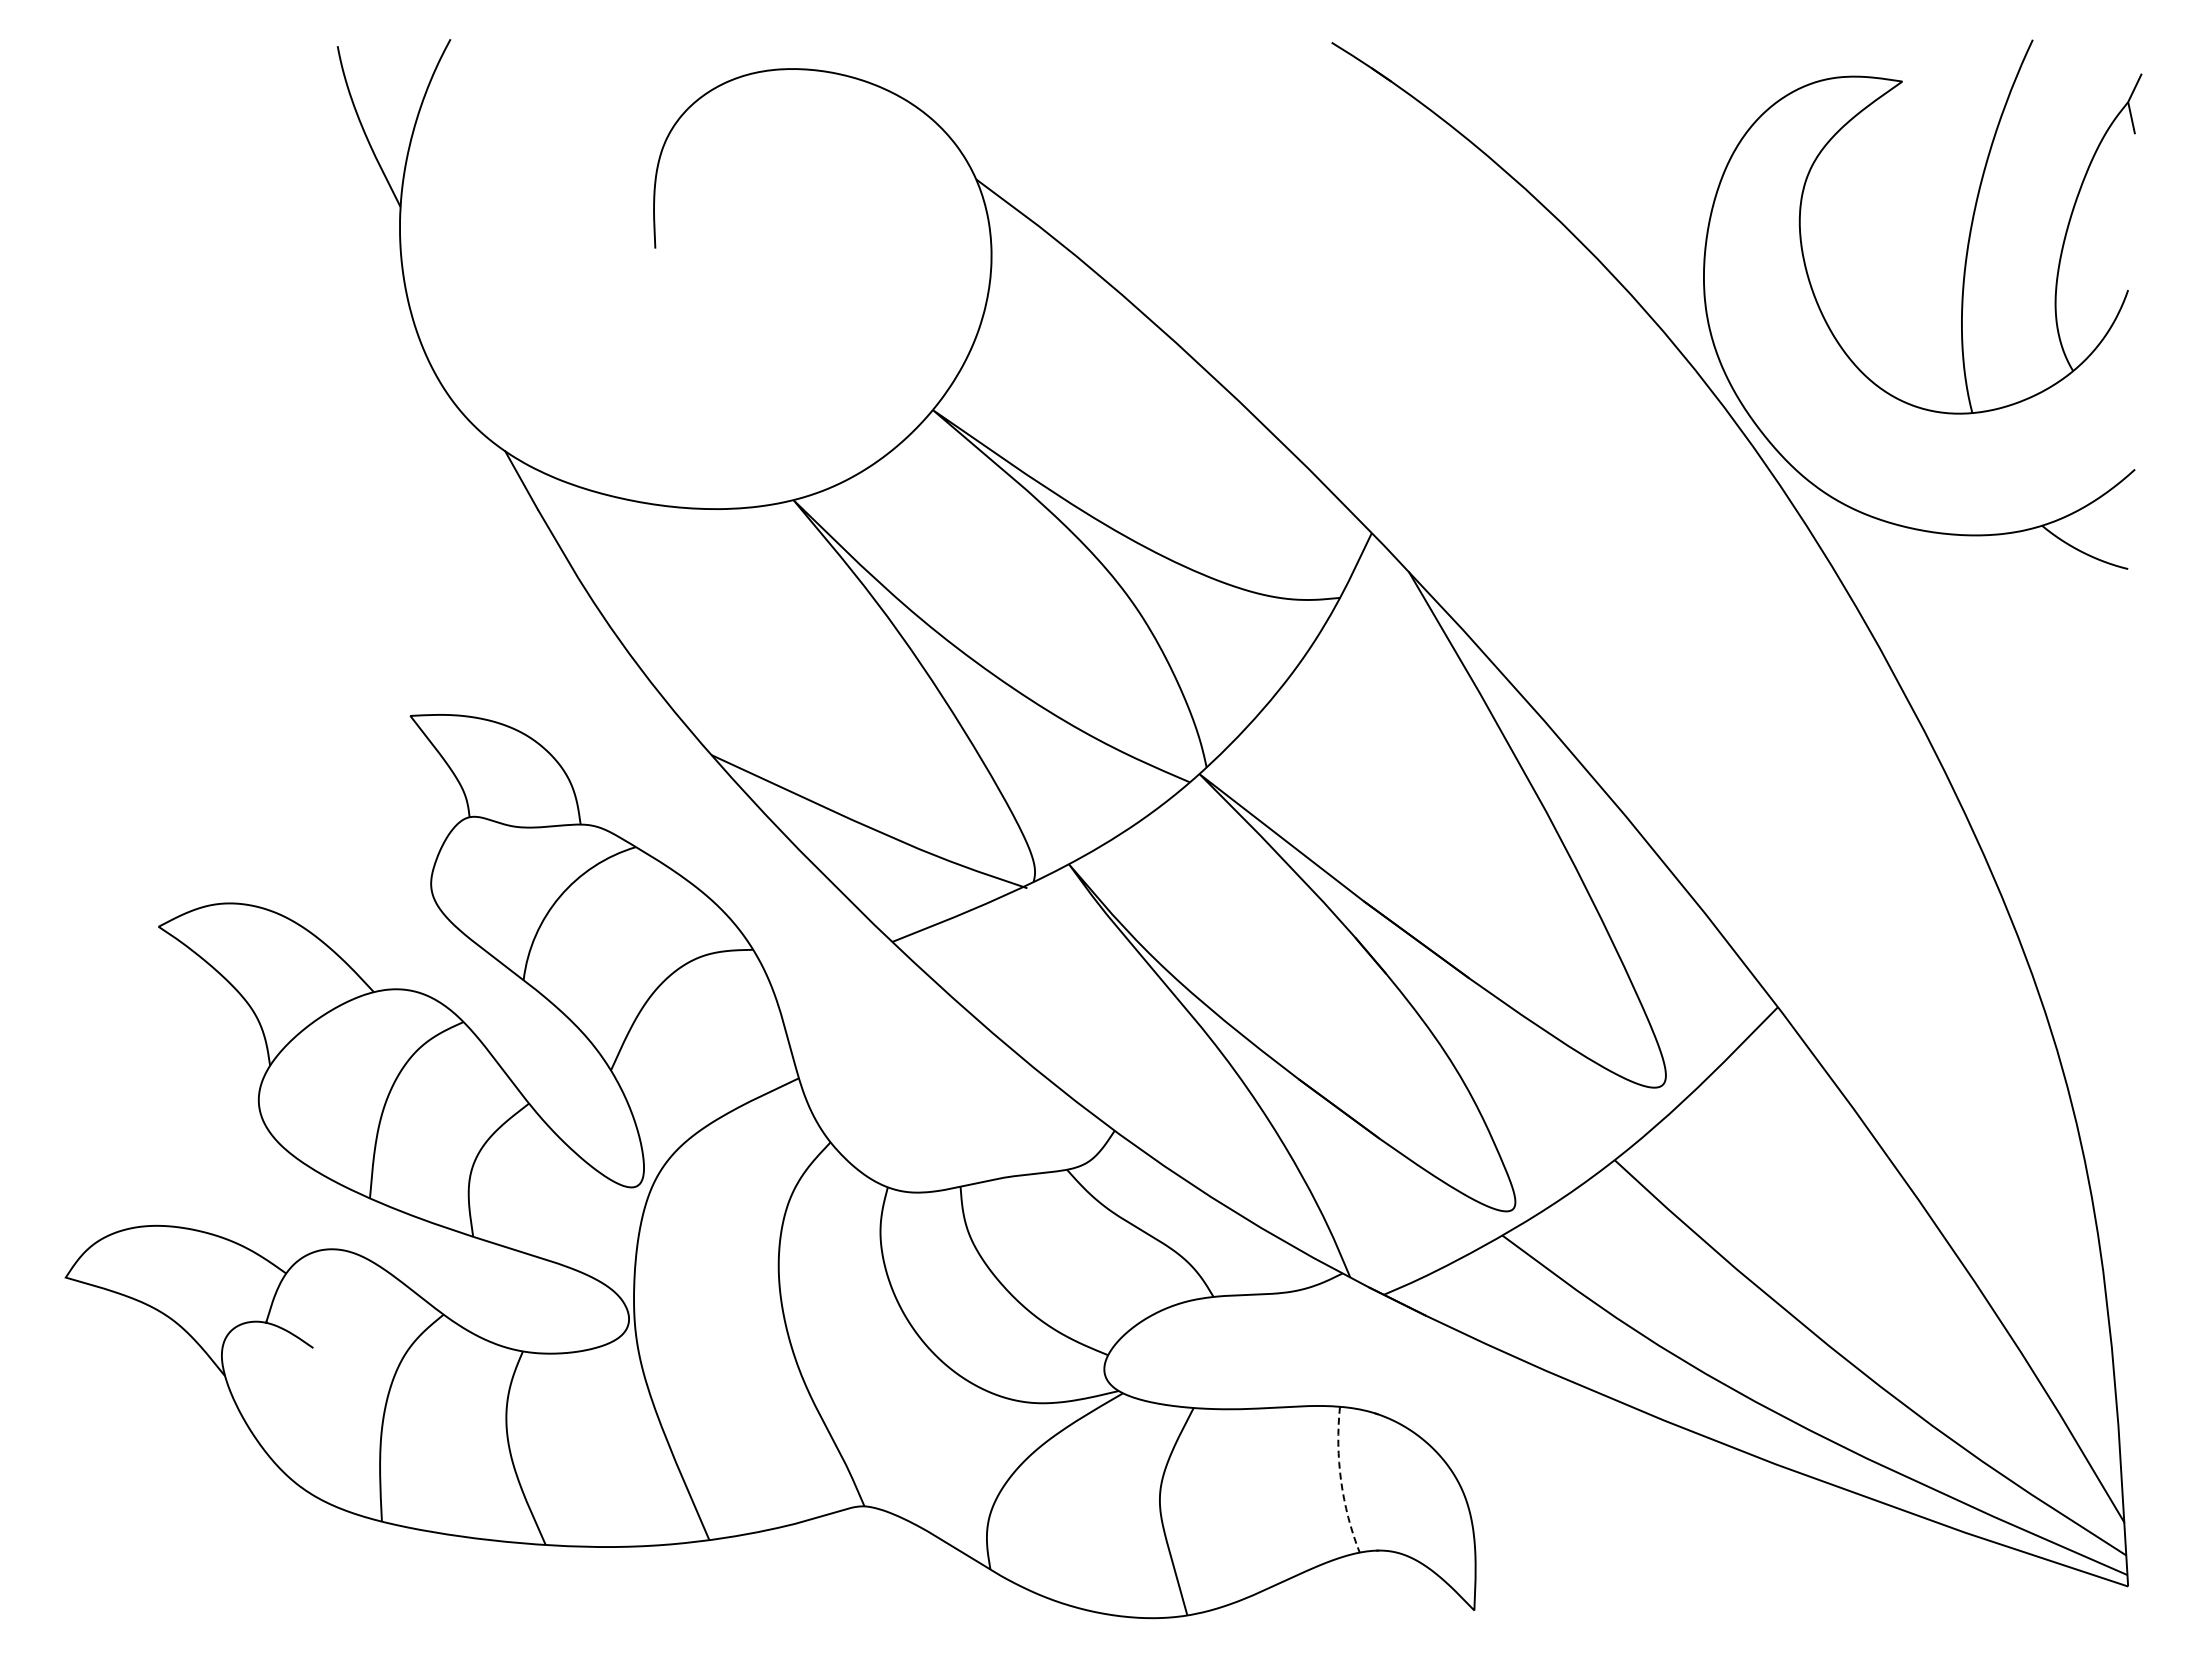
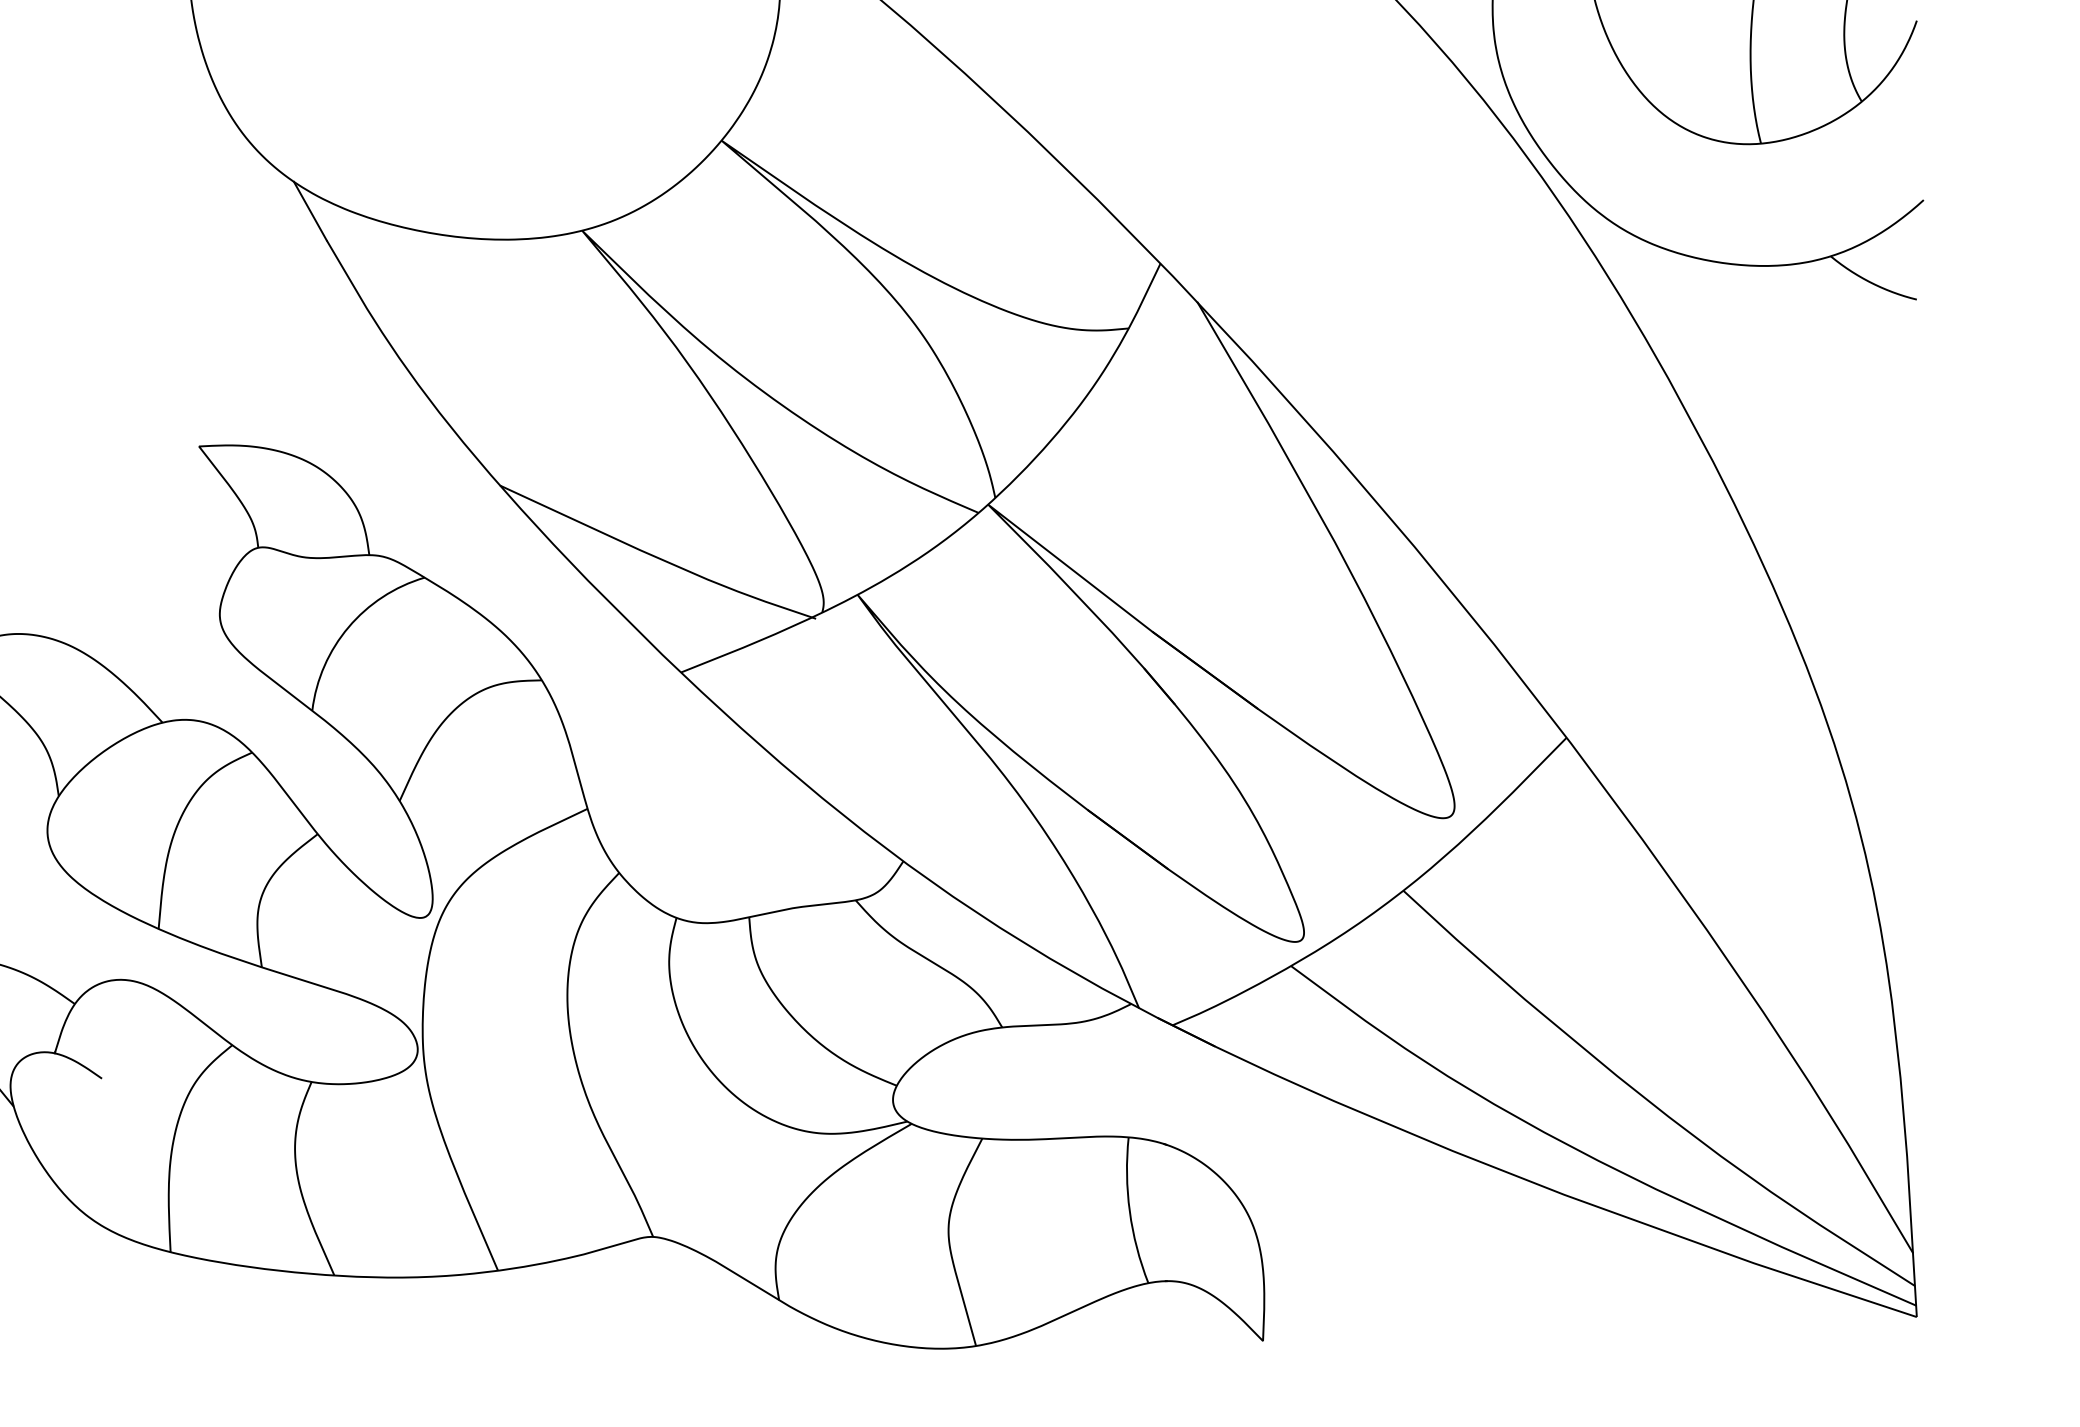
arc: (1341, 1480) -> (1130, 1211), dashed -> solid

